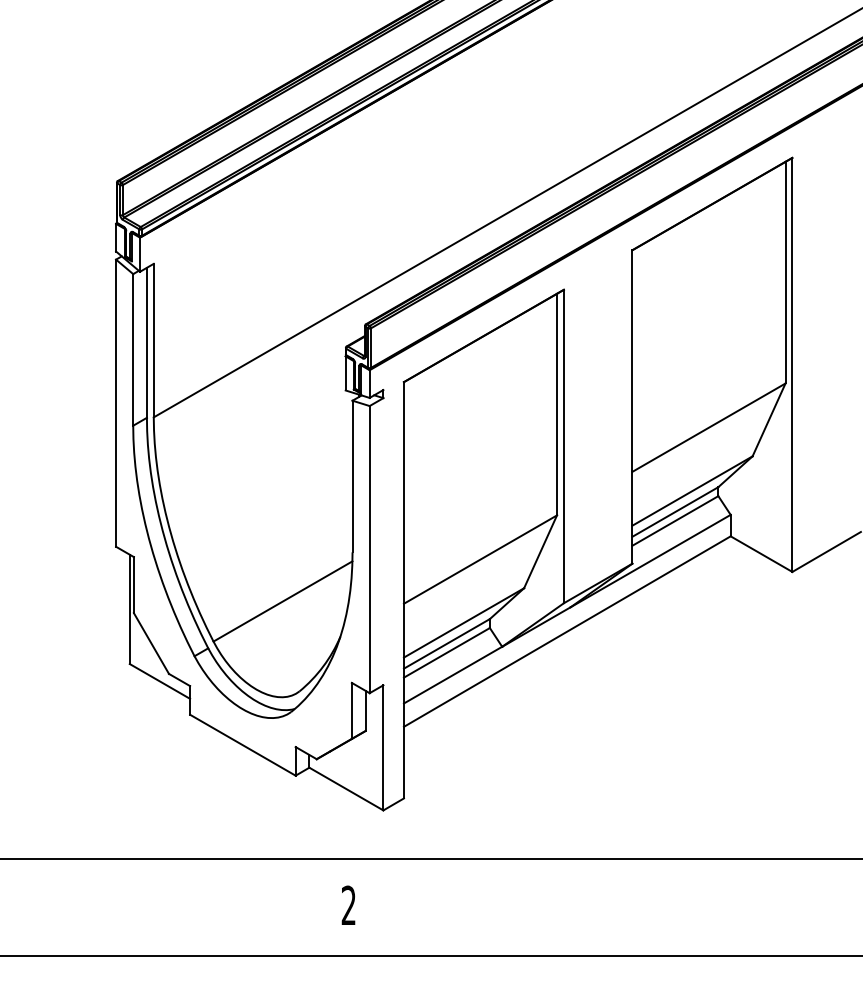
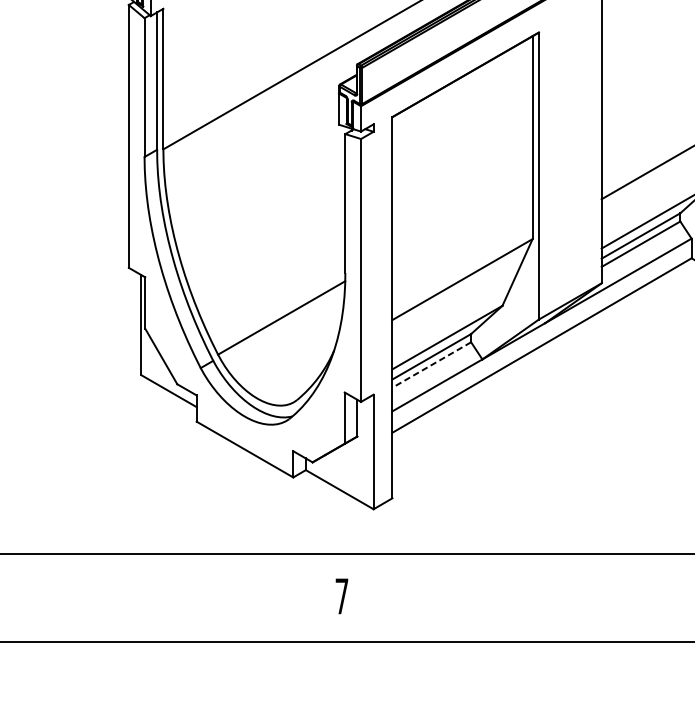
line: (446, 652) -> (431, 364), solid -> dashed
text: (348, 904) -> (341, 595), 2 -> 7

